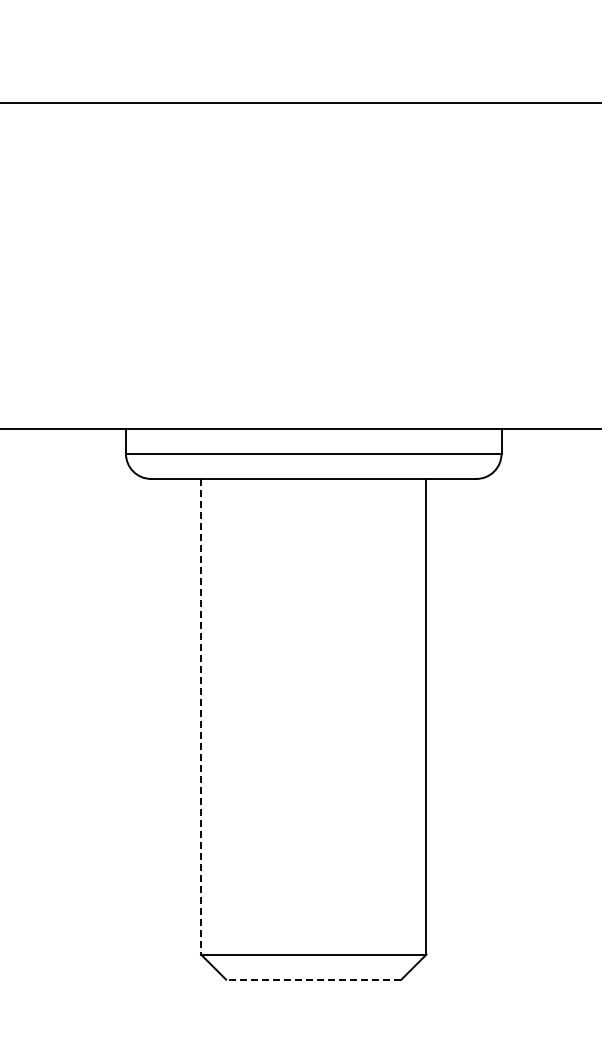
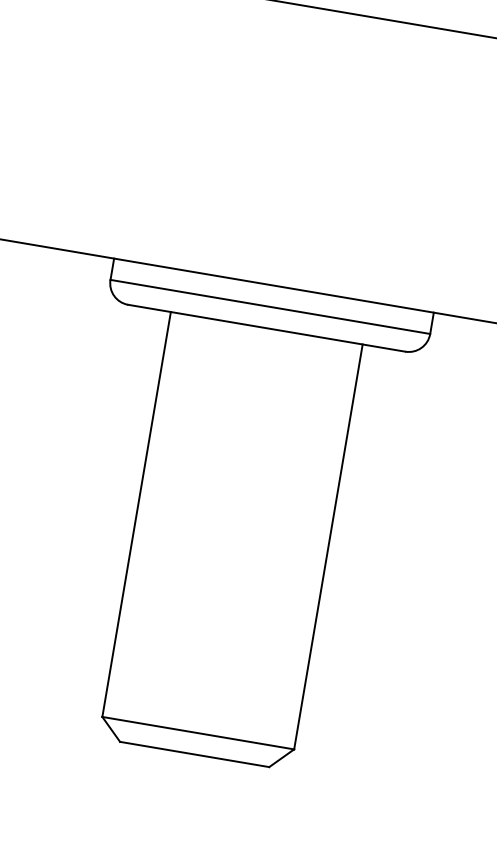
line: (201, 716) -> (137, 514), dashed -> solid
line: (313, 979) -> (194, 754), dashed -> solid

